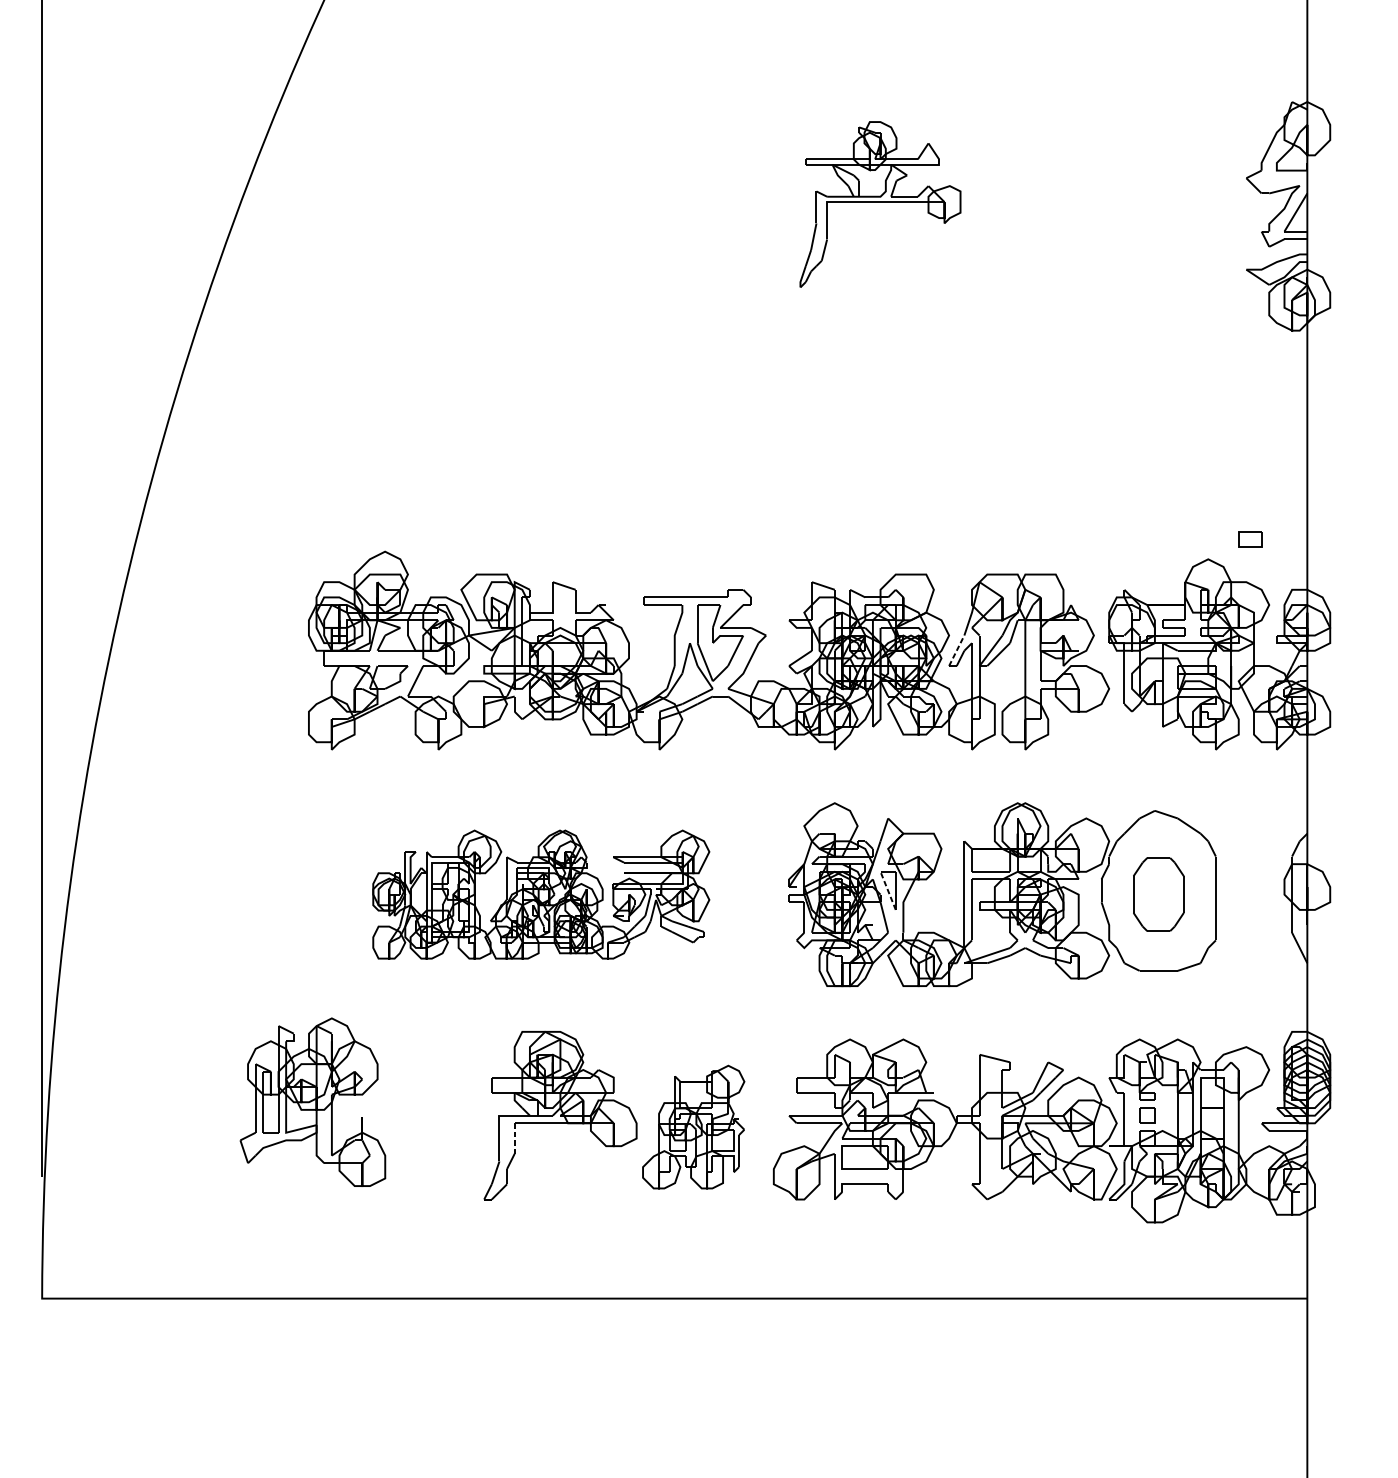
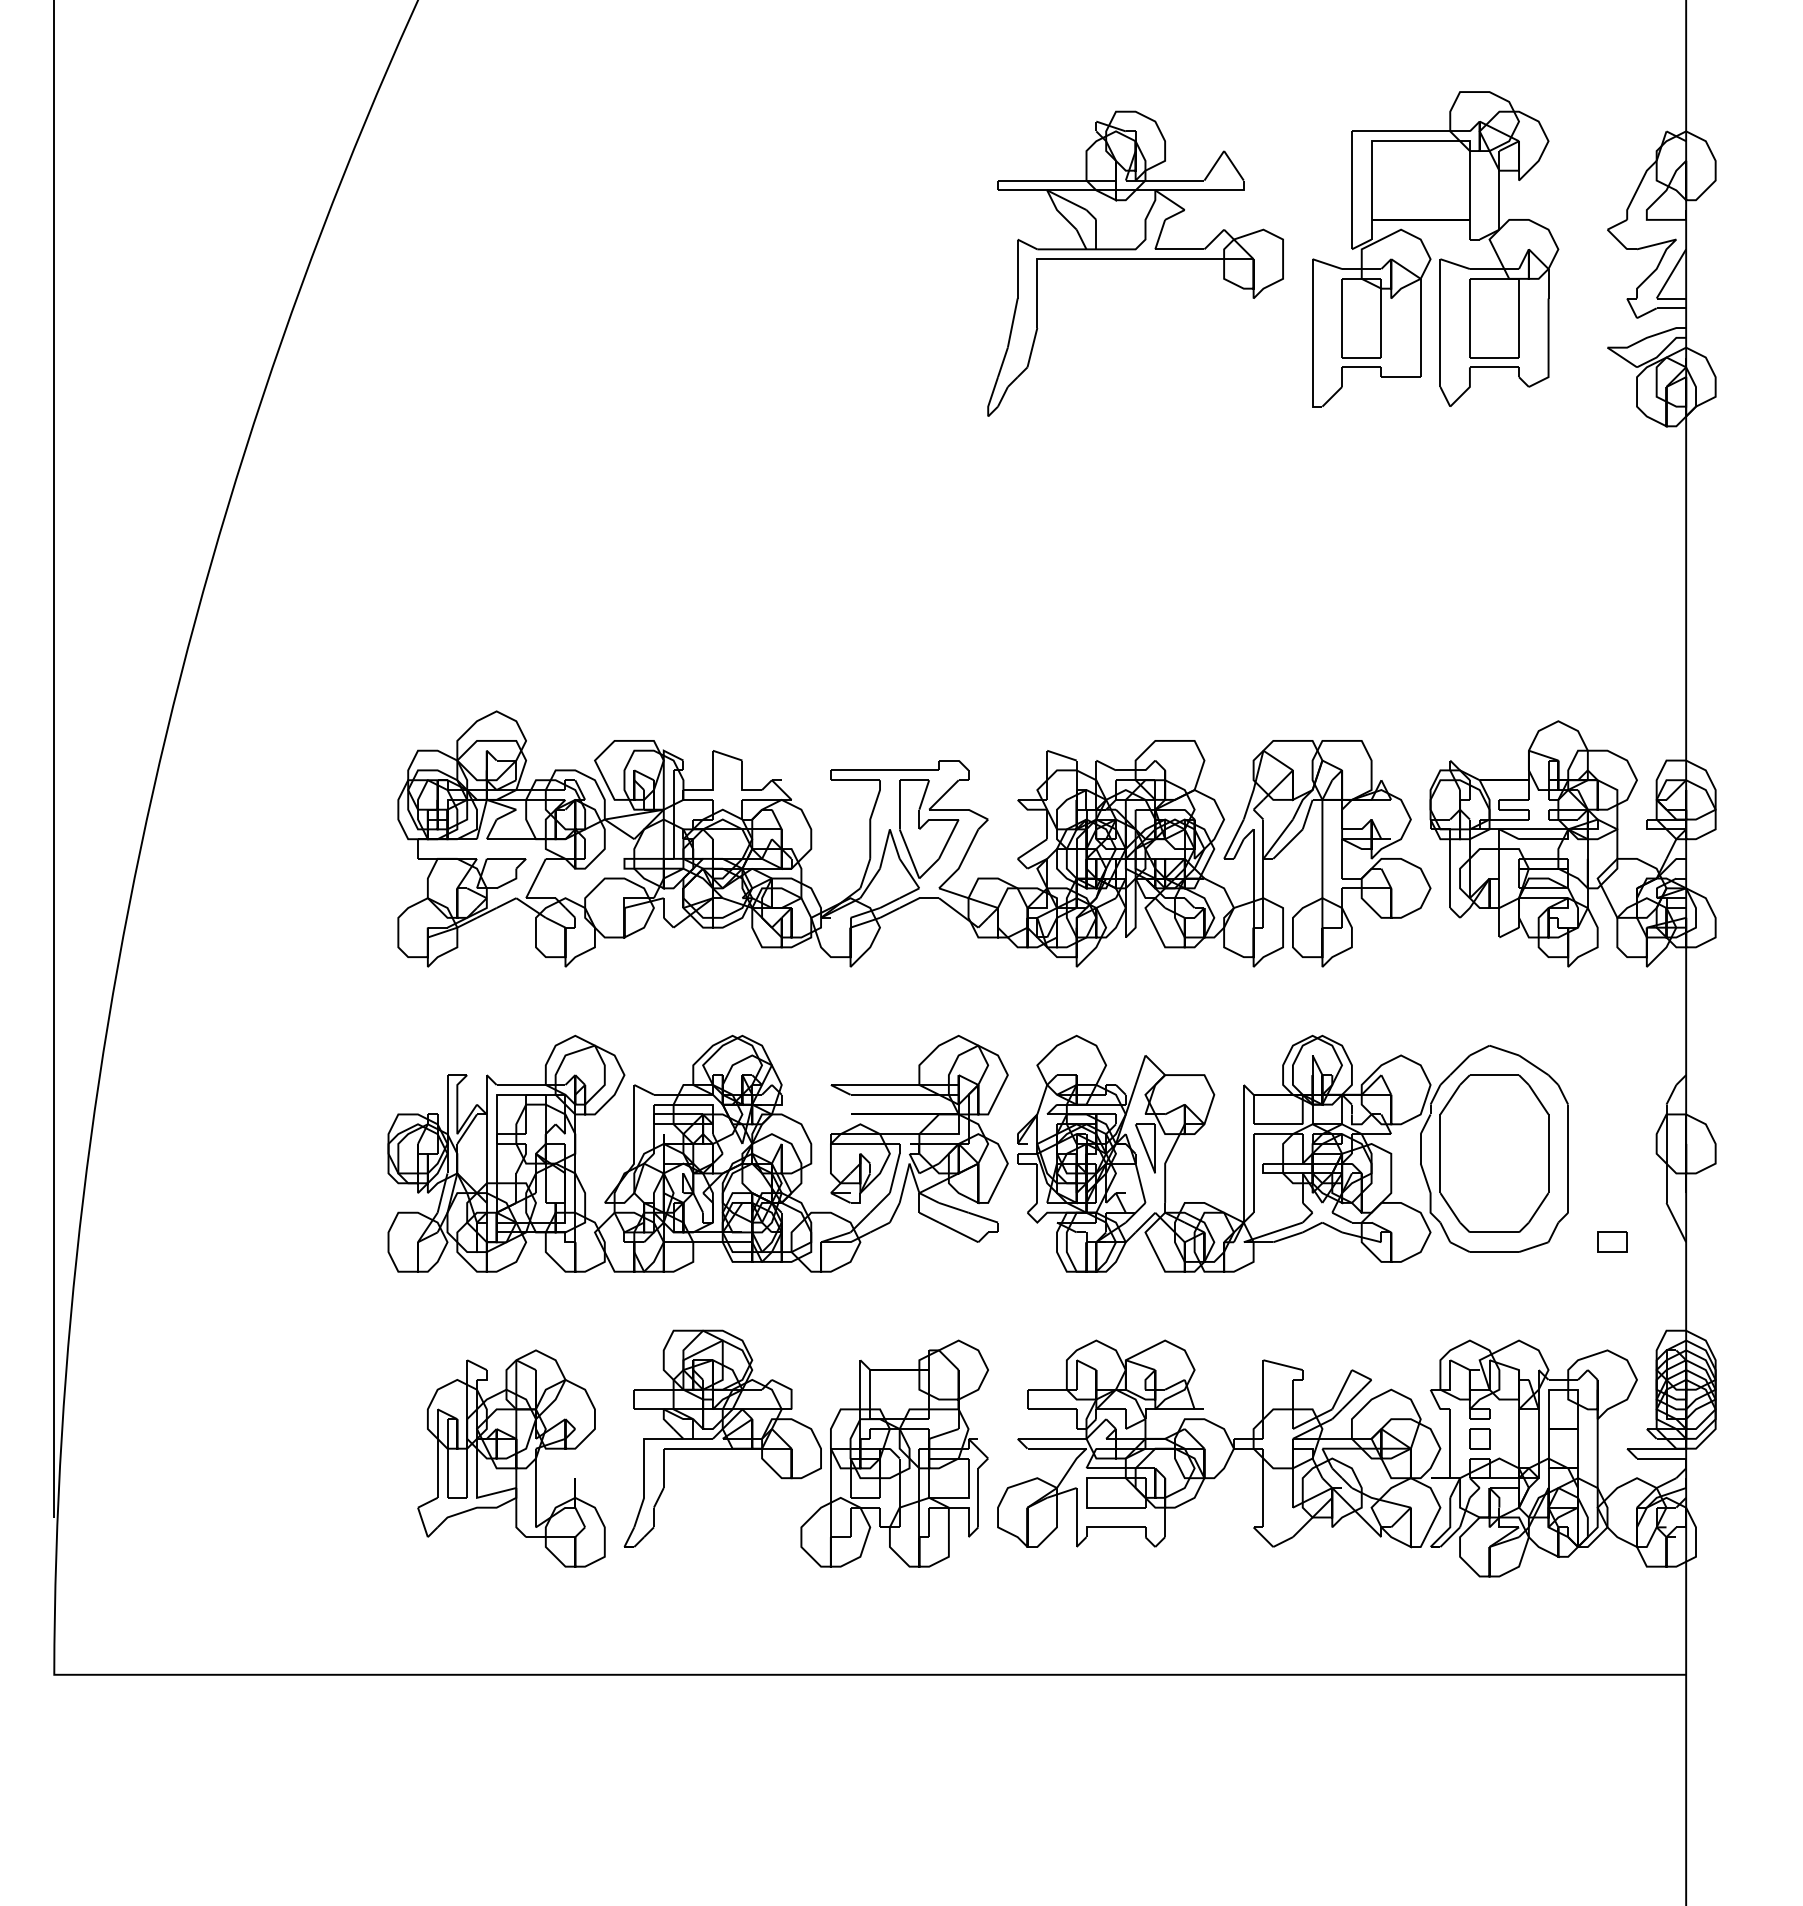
part: (1107, 195) -> (1428, 252), added
part: (880, 204) -> (1135, 263), size x1.43
part: (1250, 538) -> (1612, 1241), moved
line: (956, 651) -> (1233, 839), dashed -> solid
line: (888, 890) -> (1145, 1148), dashed -> solid
part: (540, 894) -> (697, 1153), size x1.43
part: (1158, 894) -> (1494, 1153), size x1.67
part: (312, 1102) -> (511, 1458), moved
part: (693, 1127) -> (894, 1453), size x1.43
line: (514, 1138) -> (663, 1468), dashed -> solid

